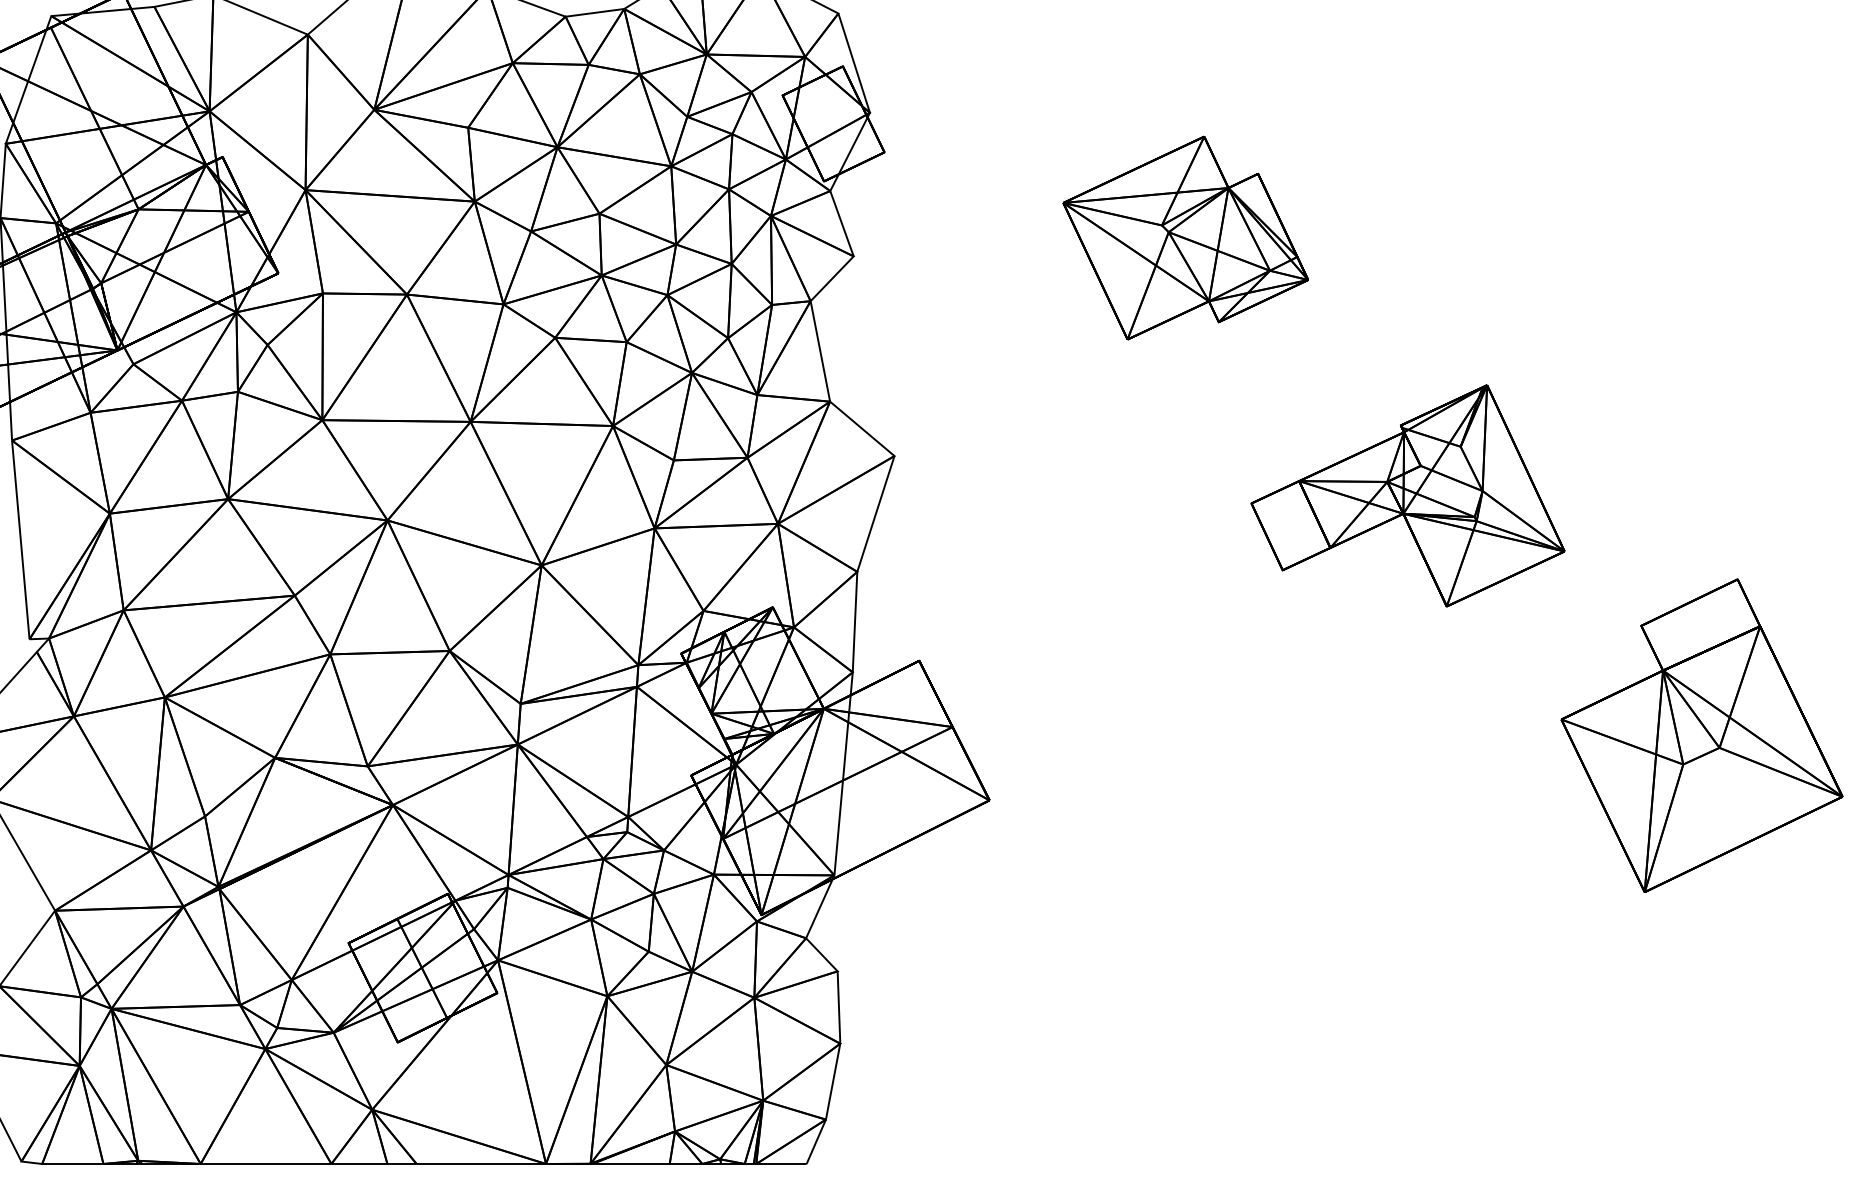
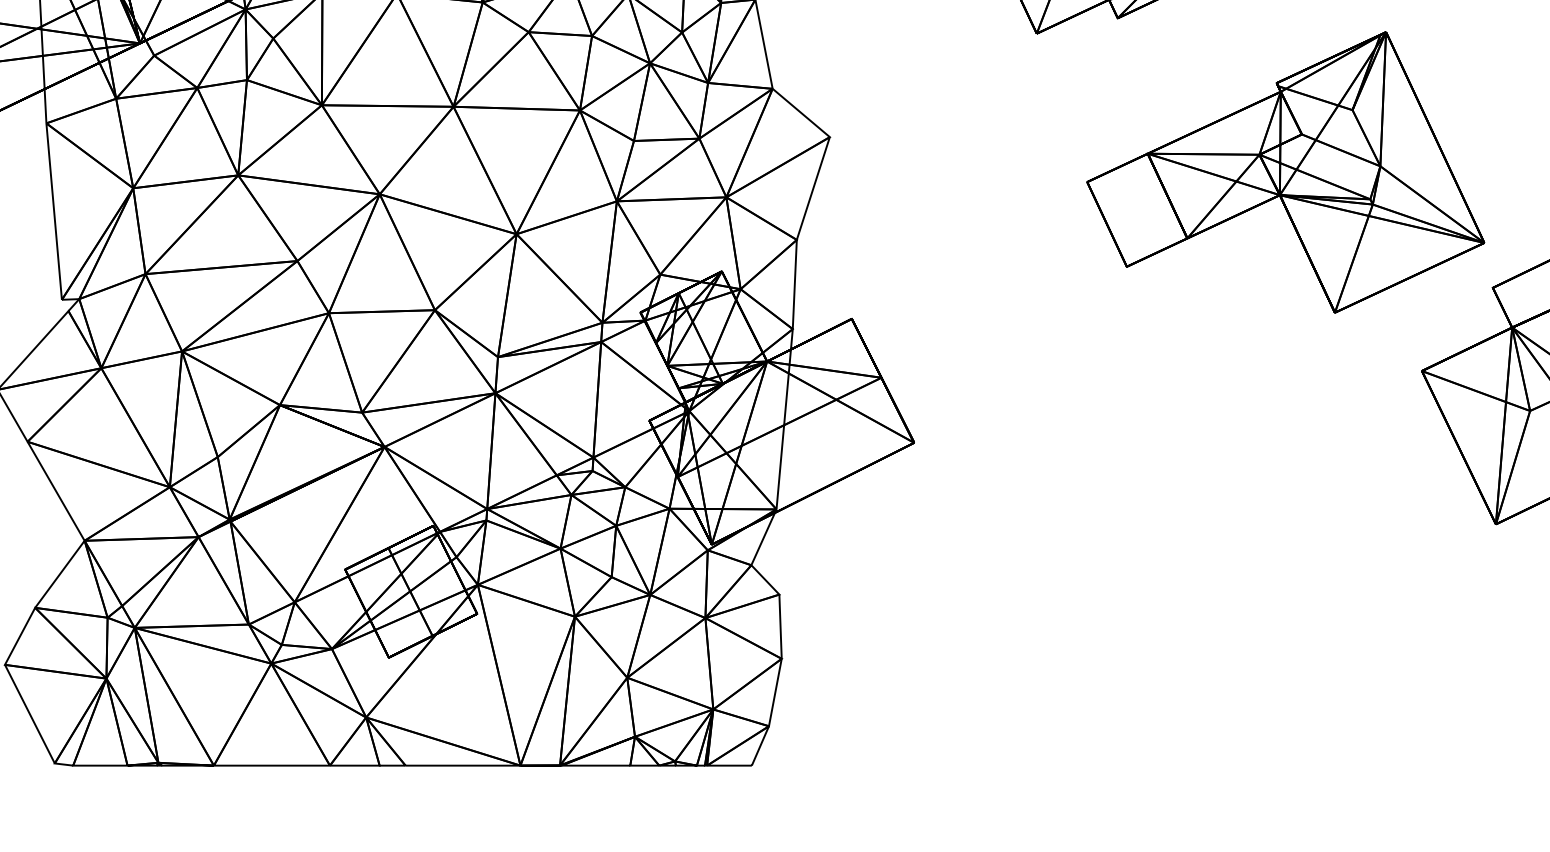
part: (1407, 495) -> (1285, 172), size x1.43

